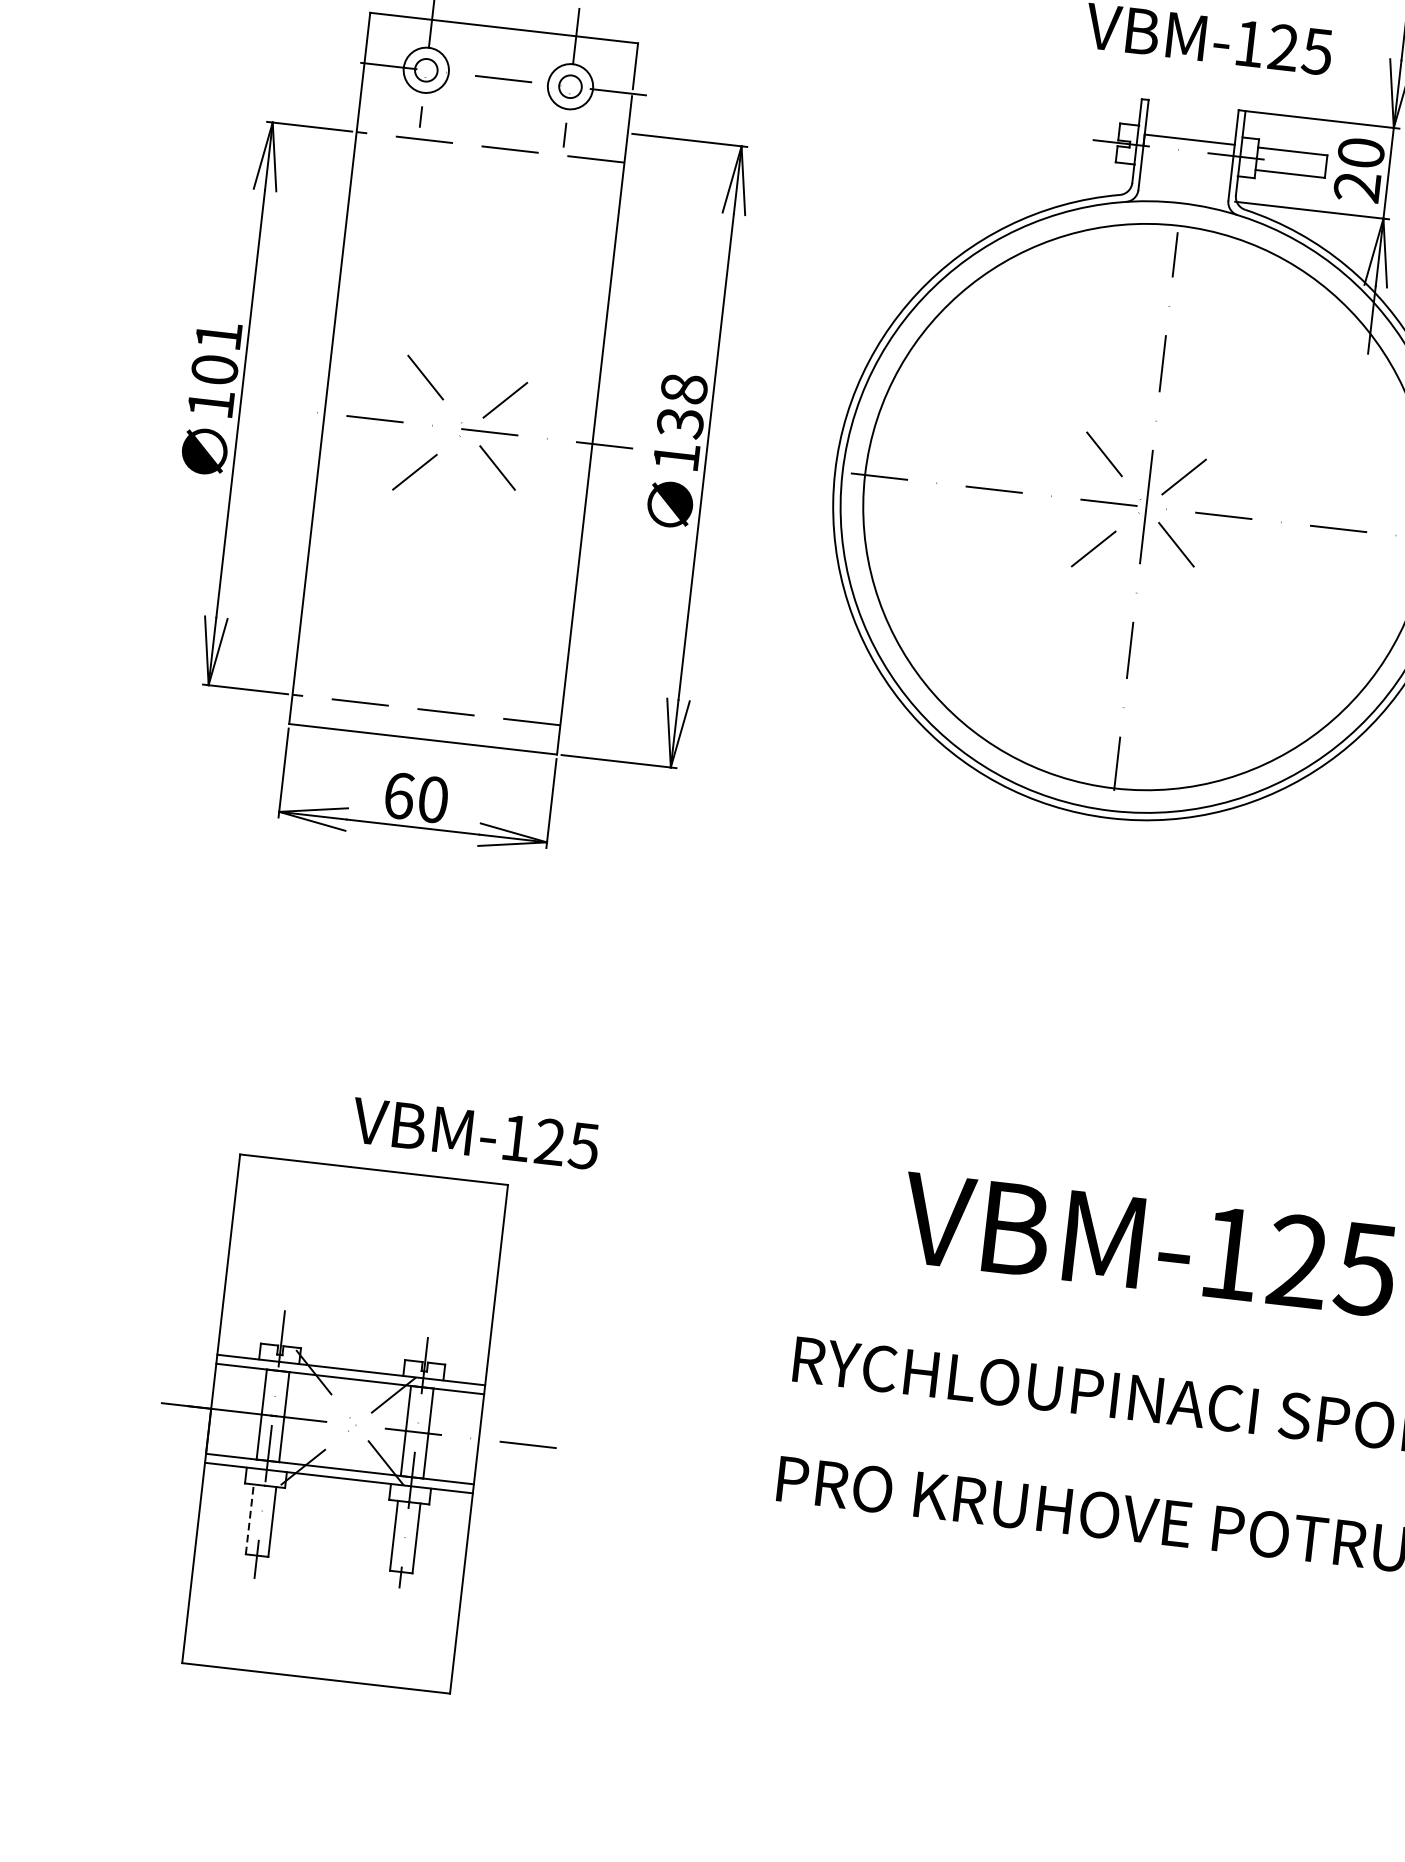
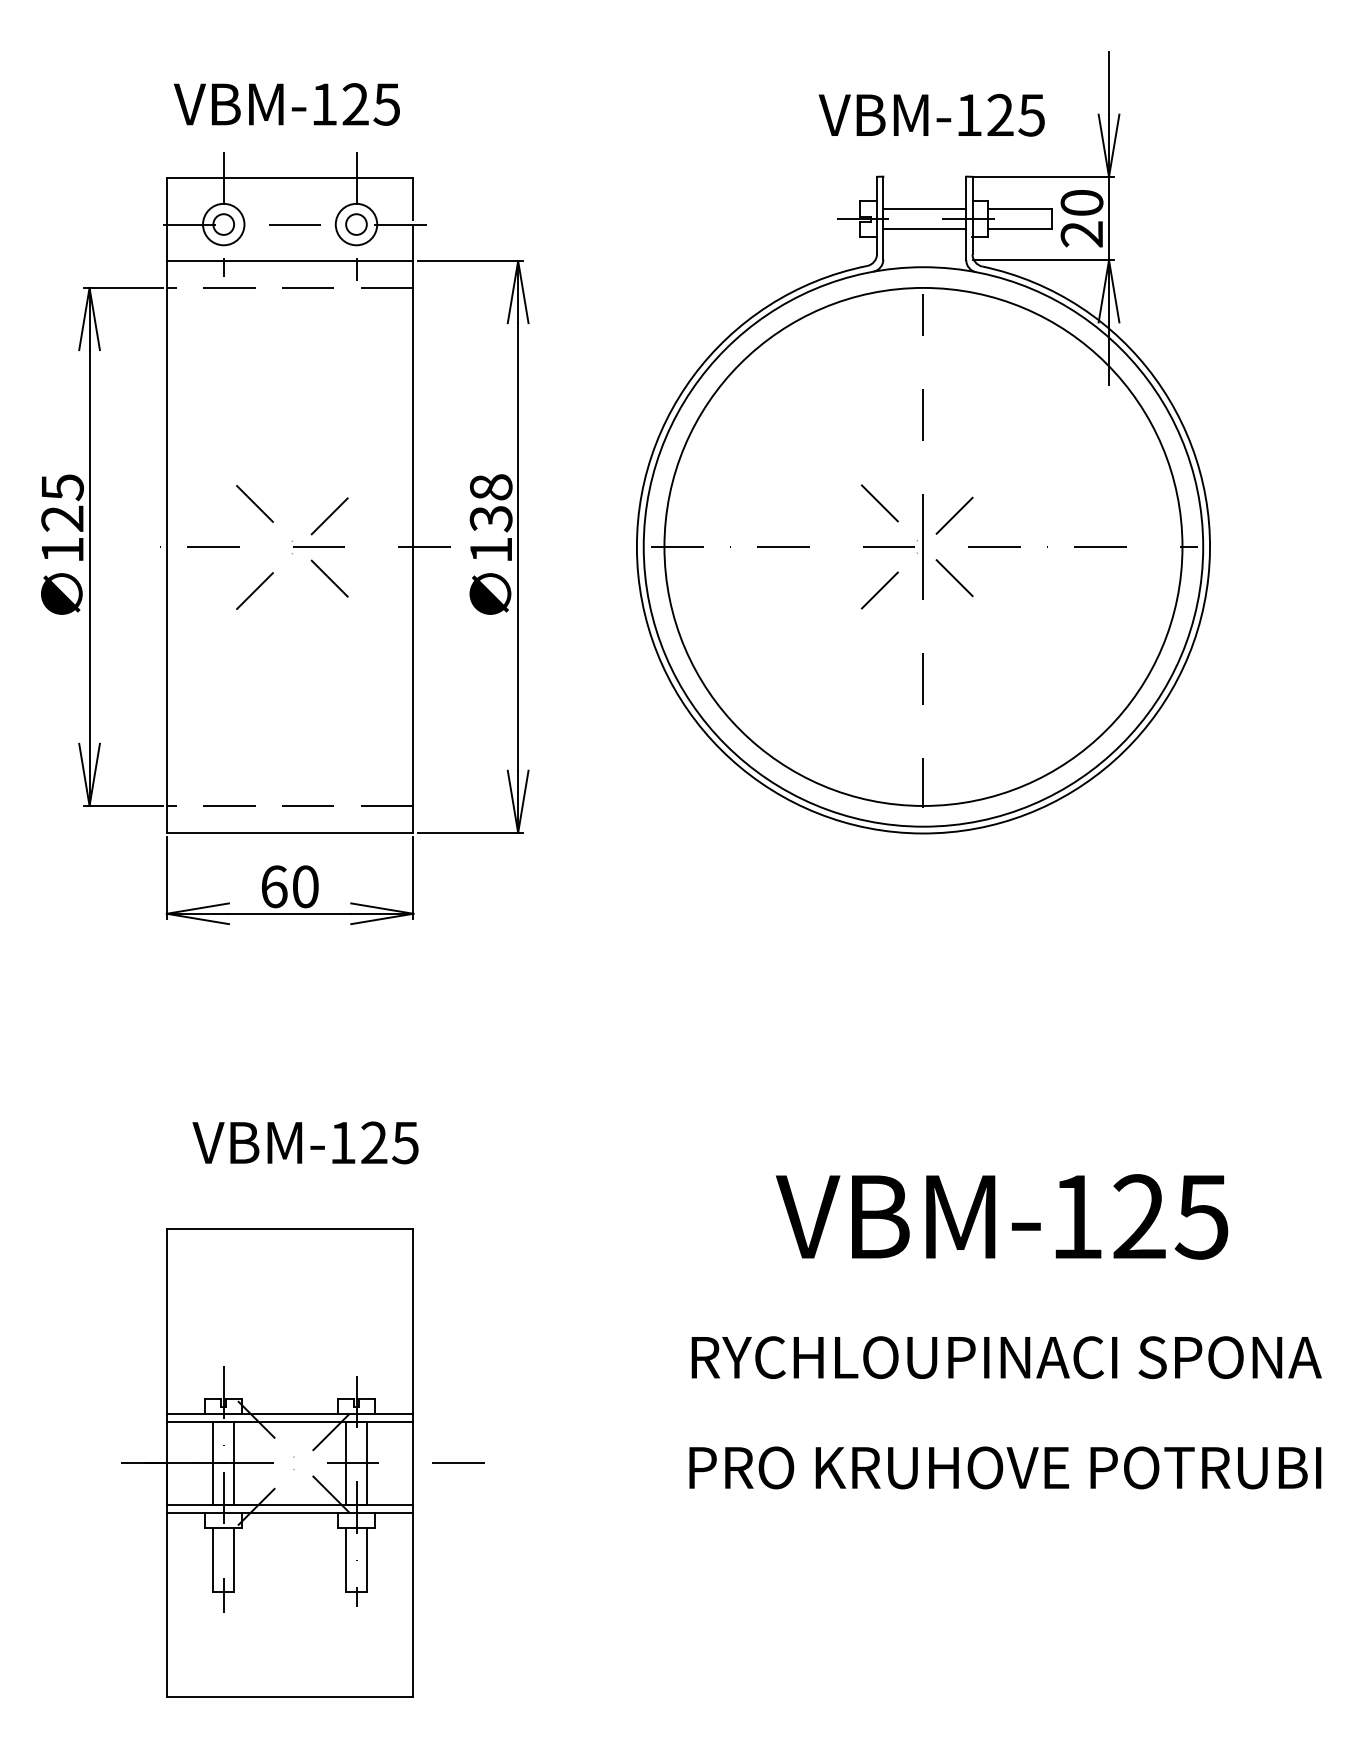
line: (493, 118) -> (289, 261), added
line: (1186, 162) -> (924, 229), added
text: (216, 352) -> (62, 502), 101 -> 125
text: (475, 1133) -> (305, 1142), moved
line: (249, 1519) -> (213, 1559), dashed -> solid

